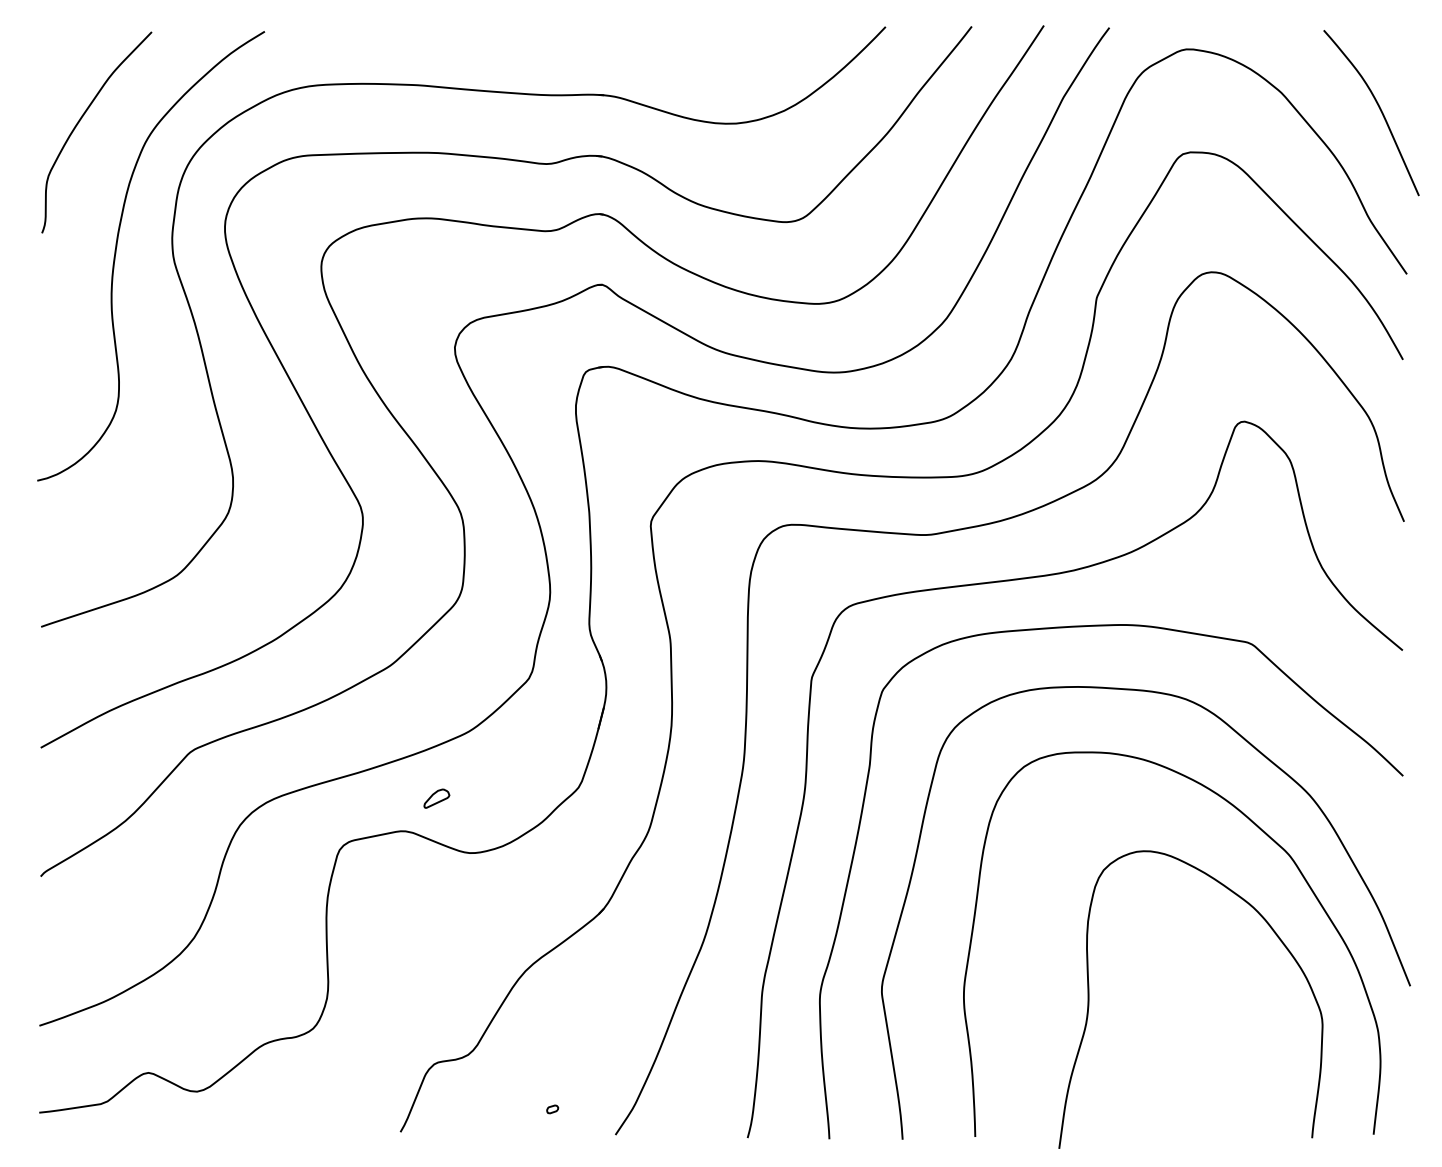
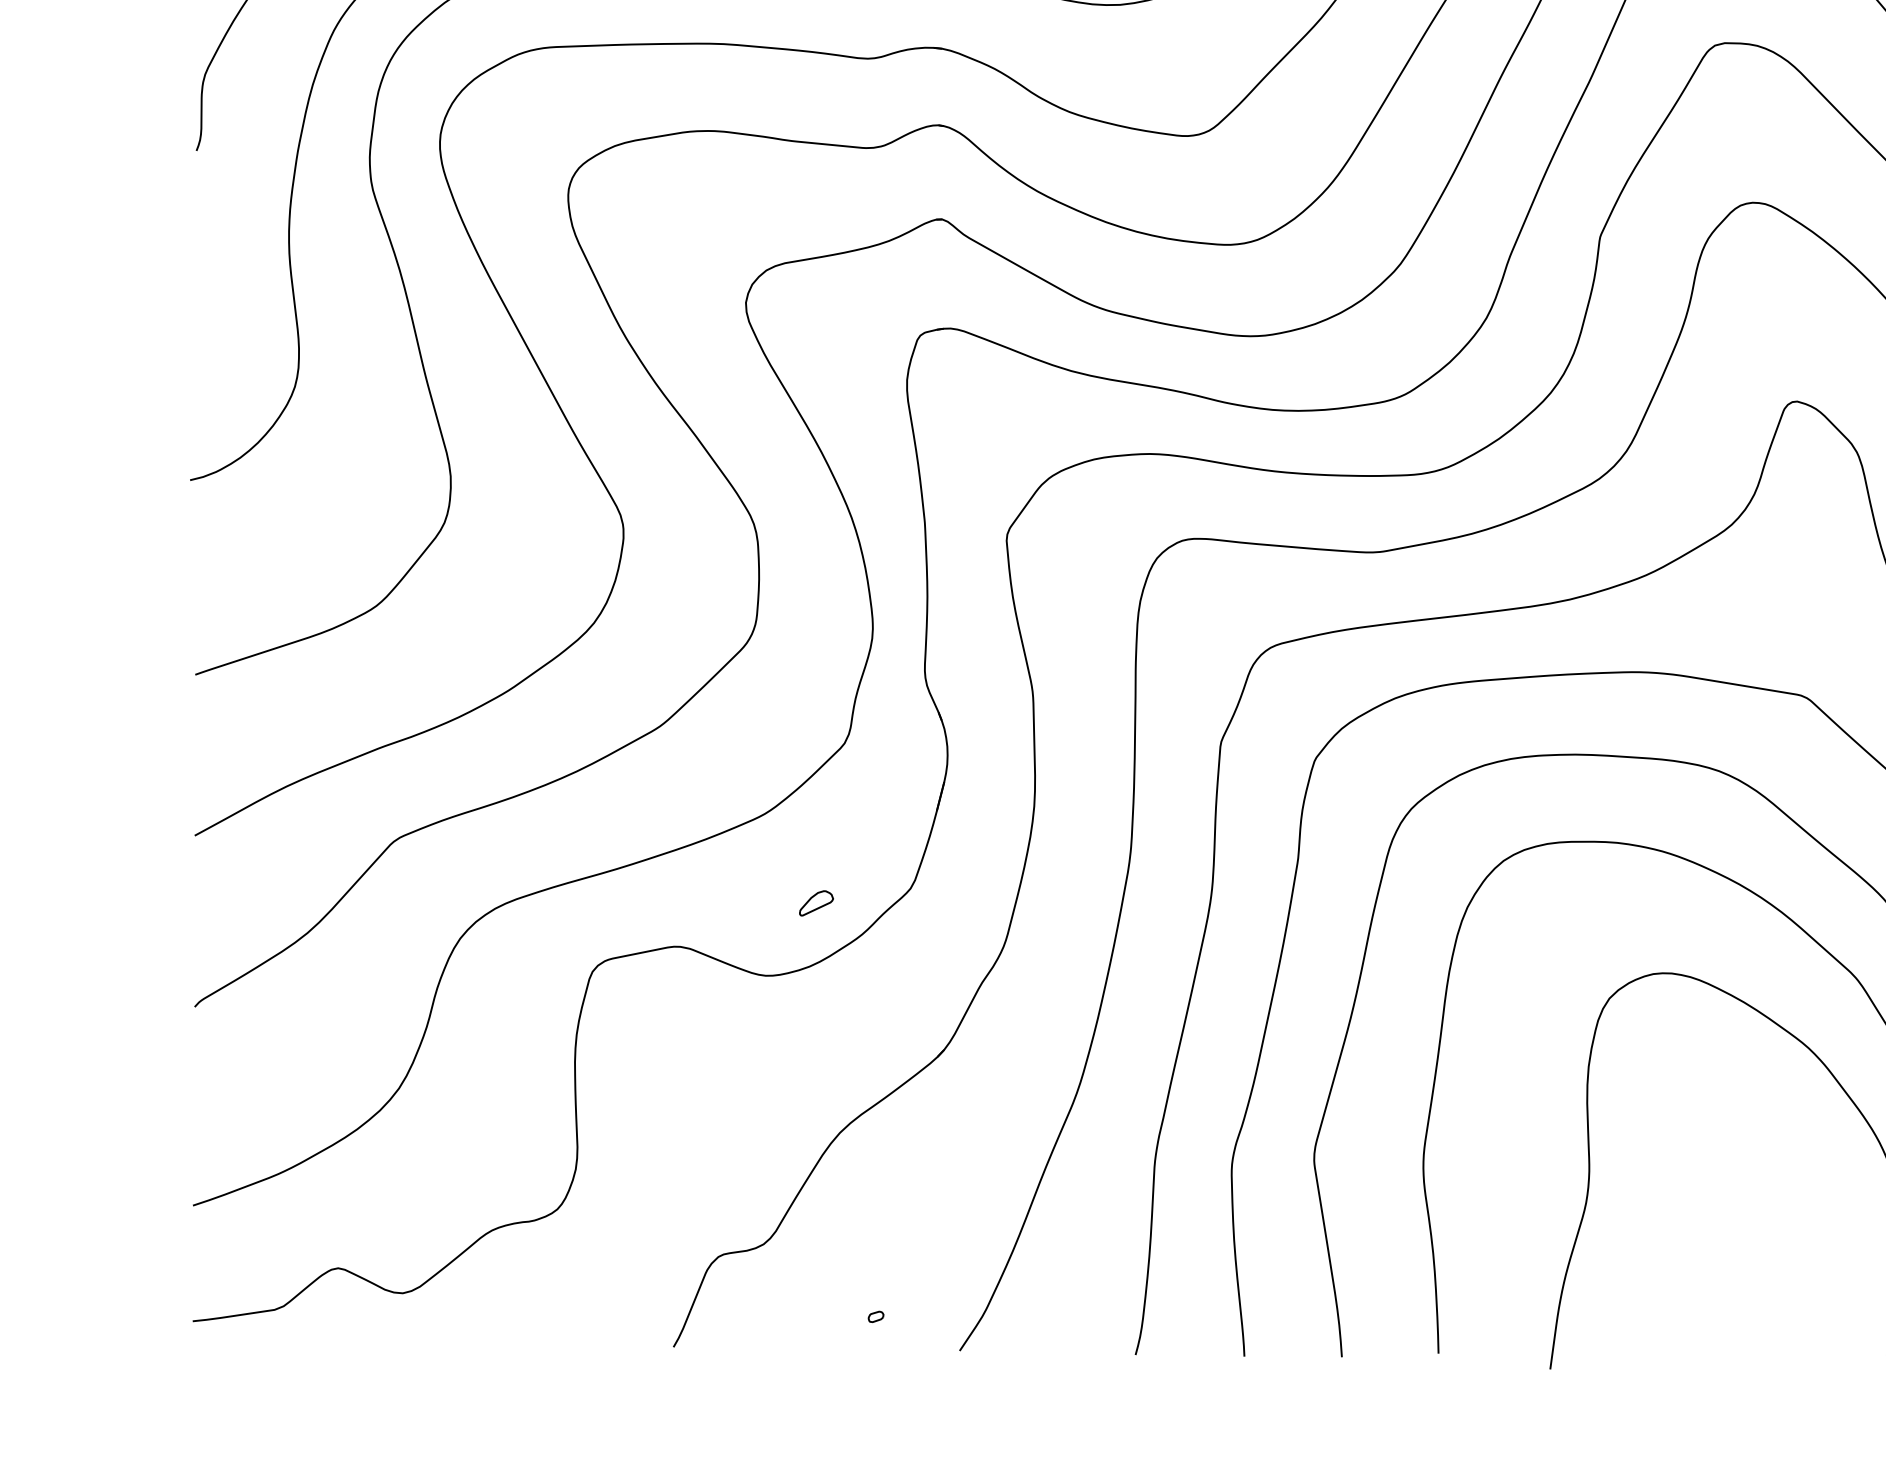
part: (436, 798) -> (815, 903), moved

